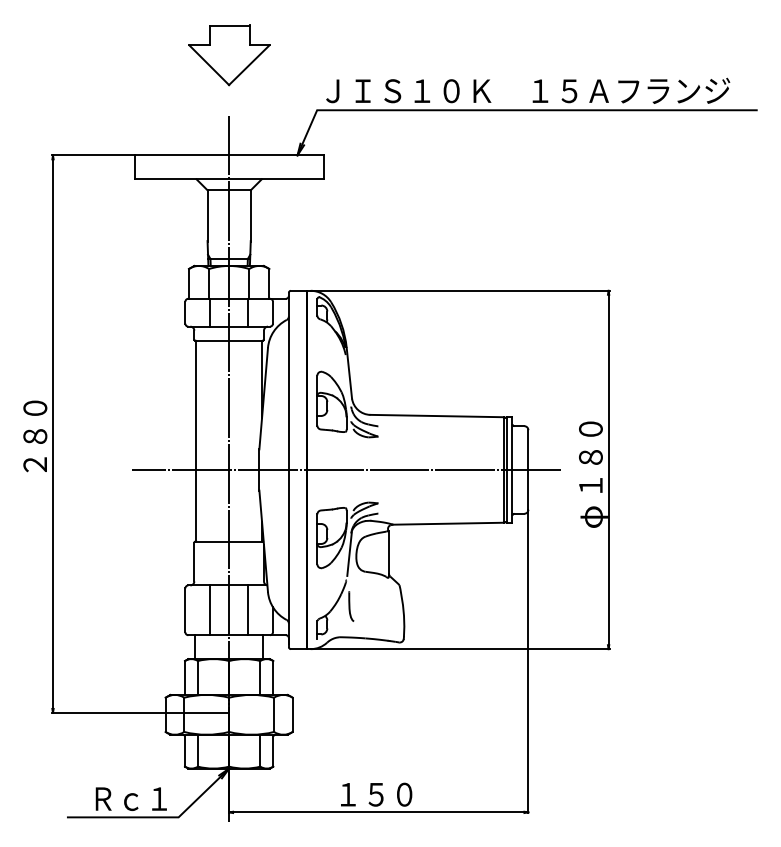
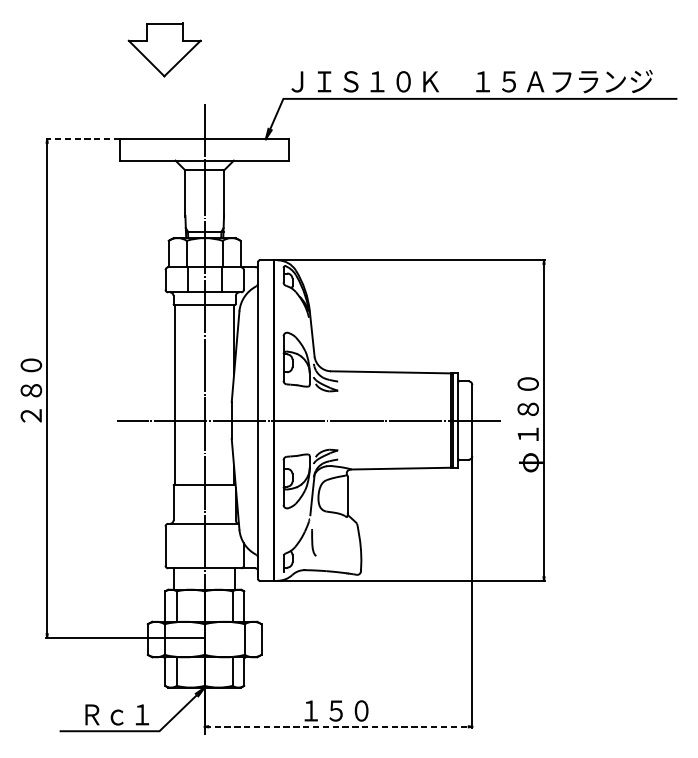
part: (229, 55) -> (164, 49), moved
line: (92, 155) -> (82, 139), solid -> dashed
line: (210, 610) -> (188, 546), removed
line: (248, 610) -> (222, 546), removed
line: (378, 812) -> (338, 726), solid -> dashed

